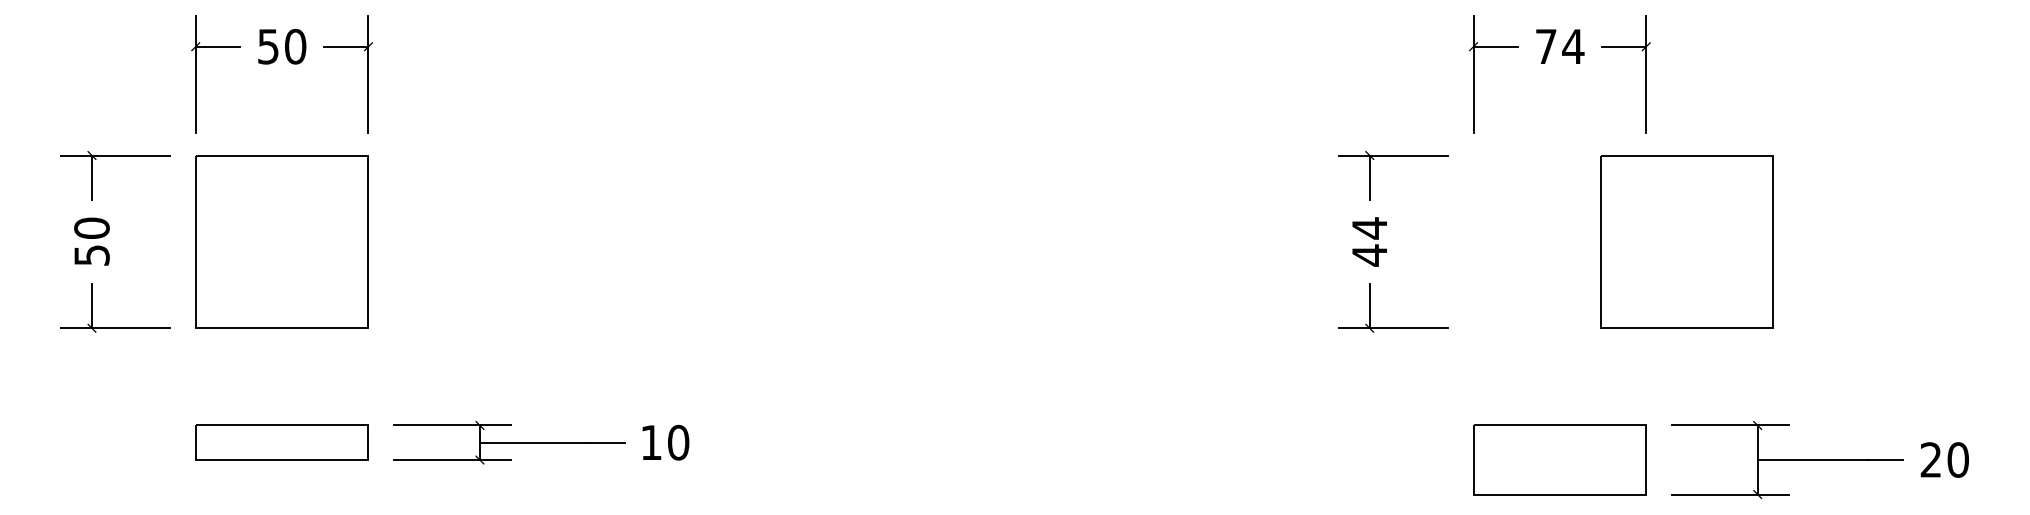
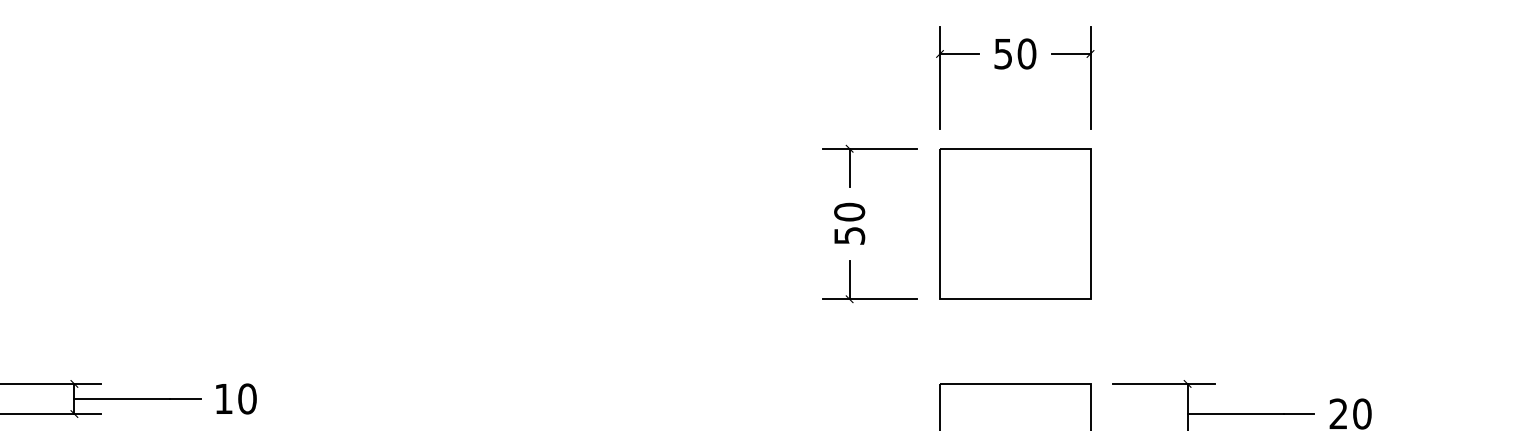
text: (1560, 46) -> (1015, 53), 74 -> 50
text: (1369, 241) -> (849, 223), 44 -> 50
part: (1686, 241) -> (1014, 223), moved

